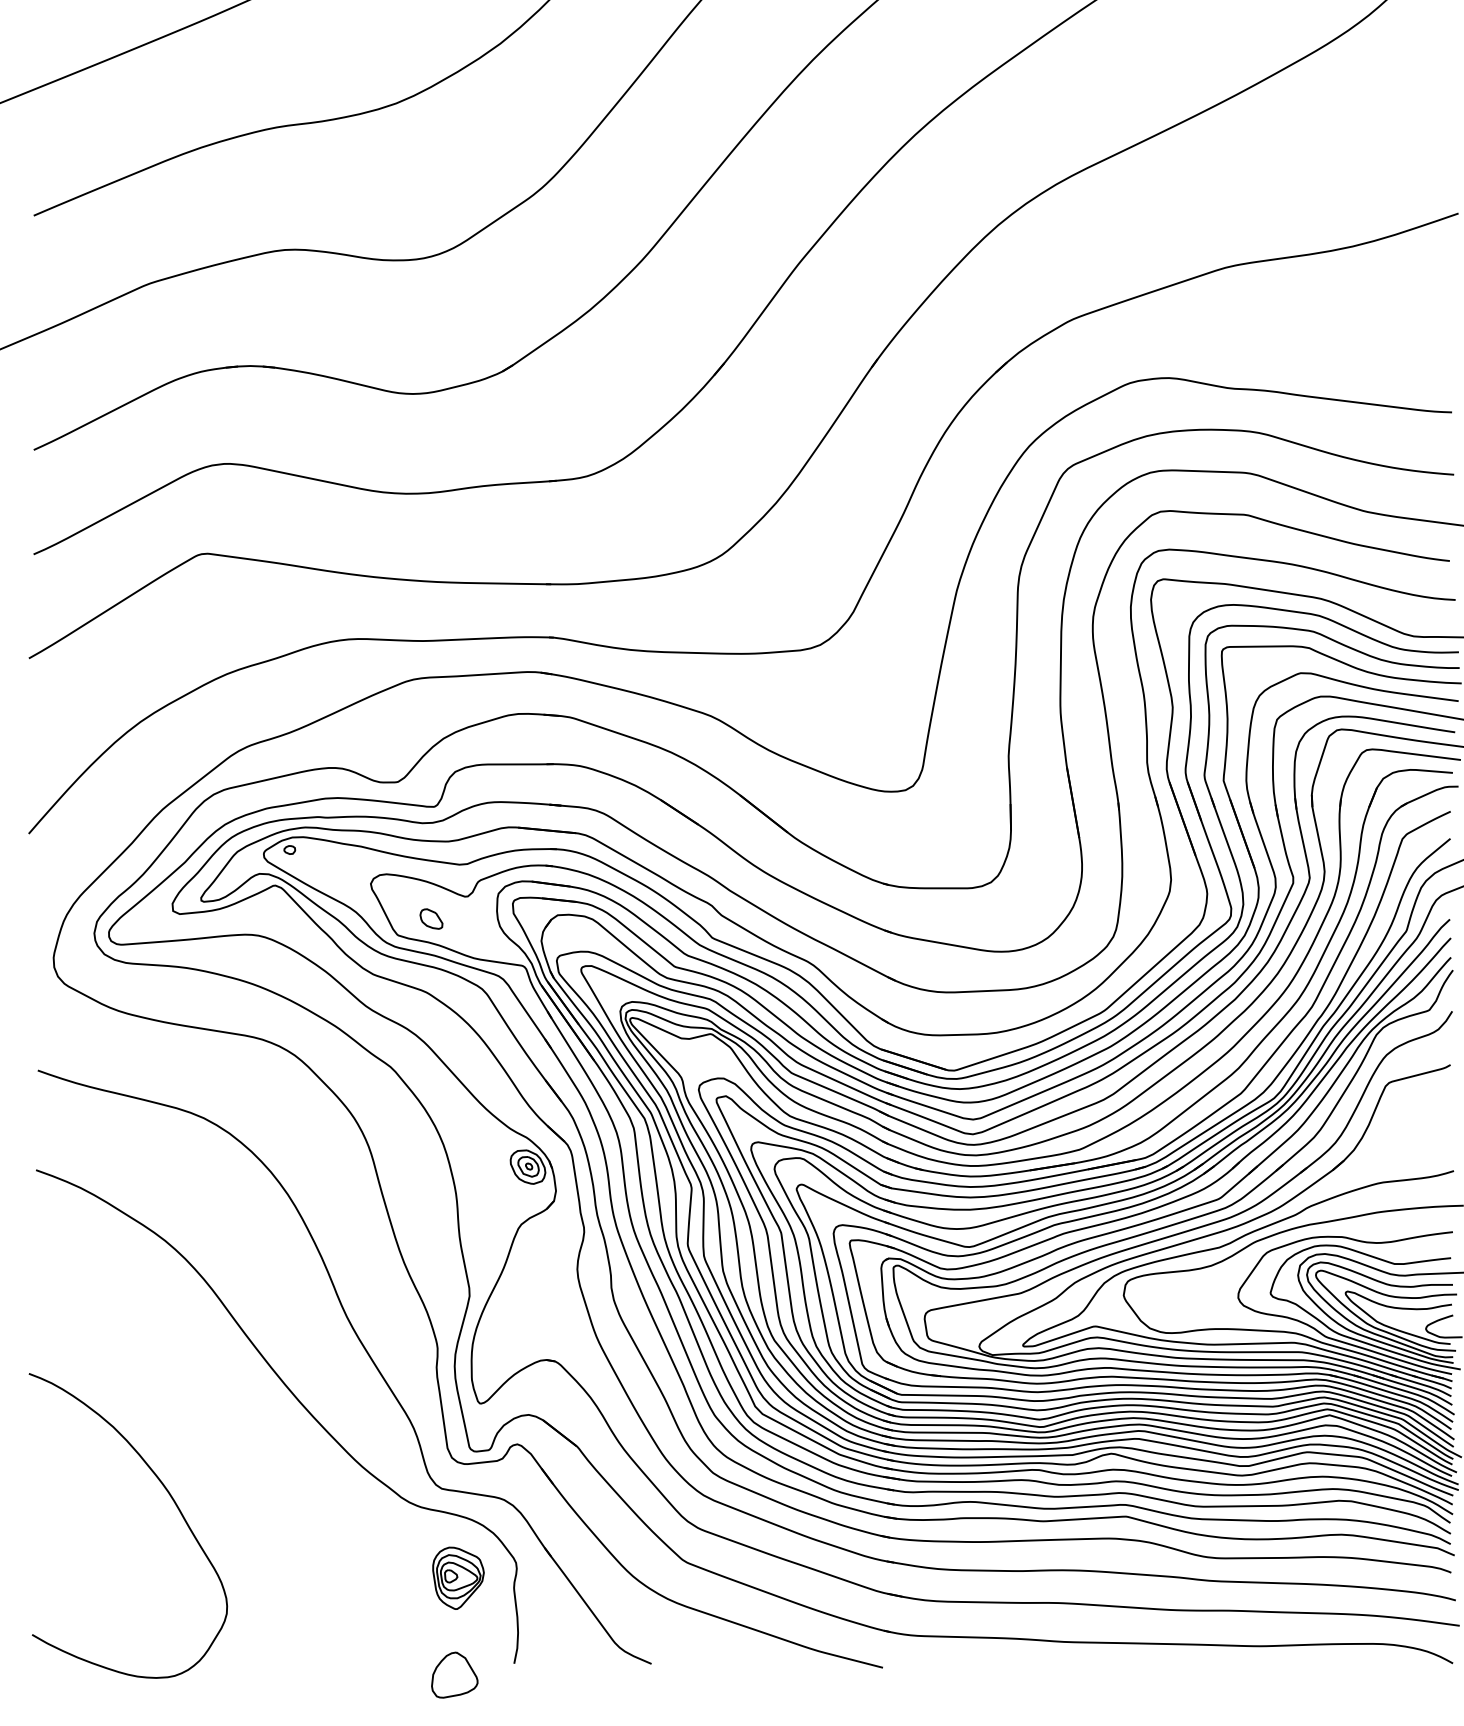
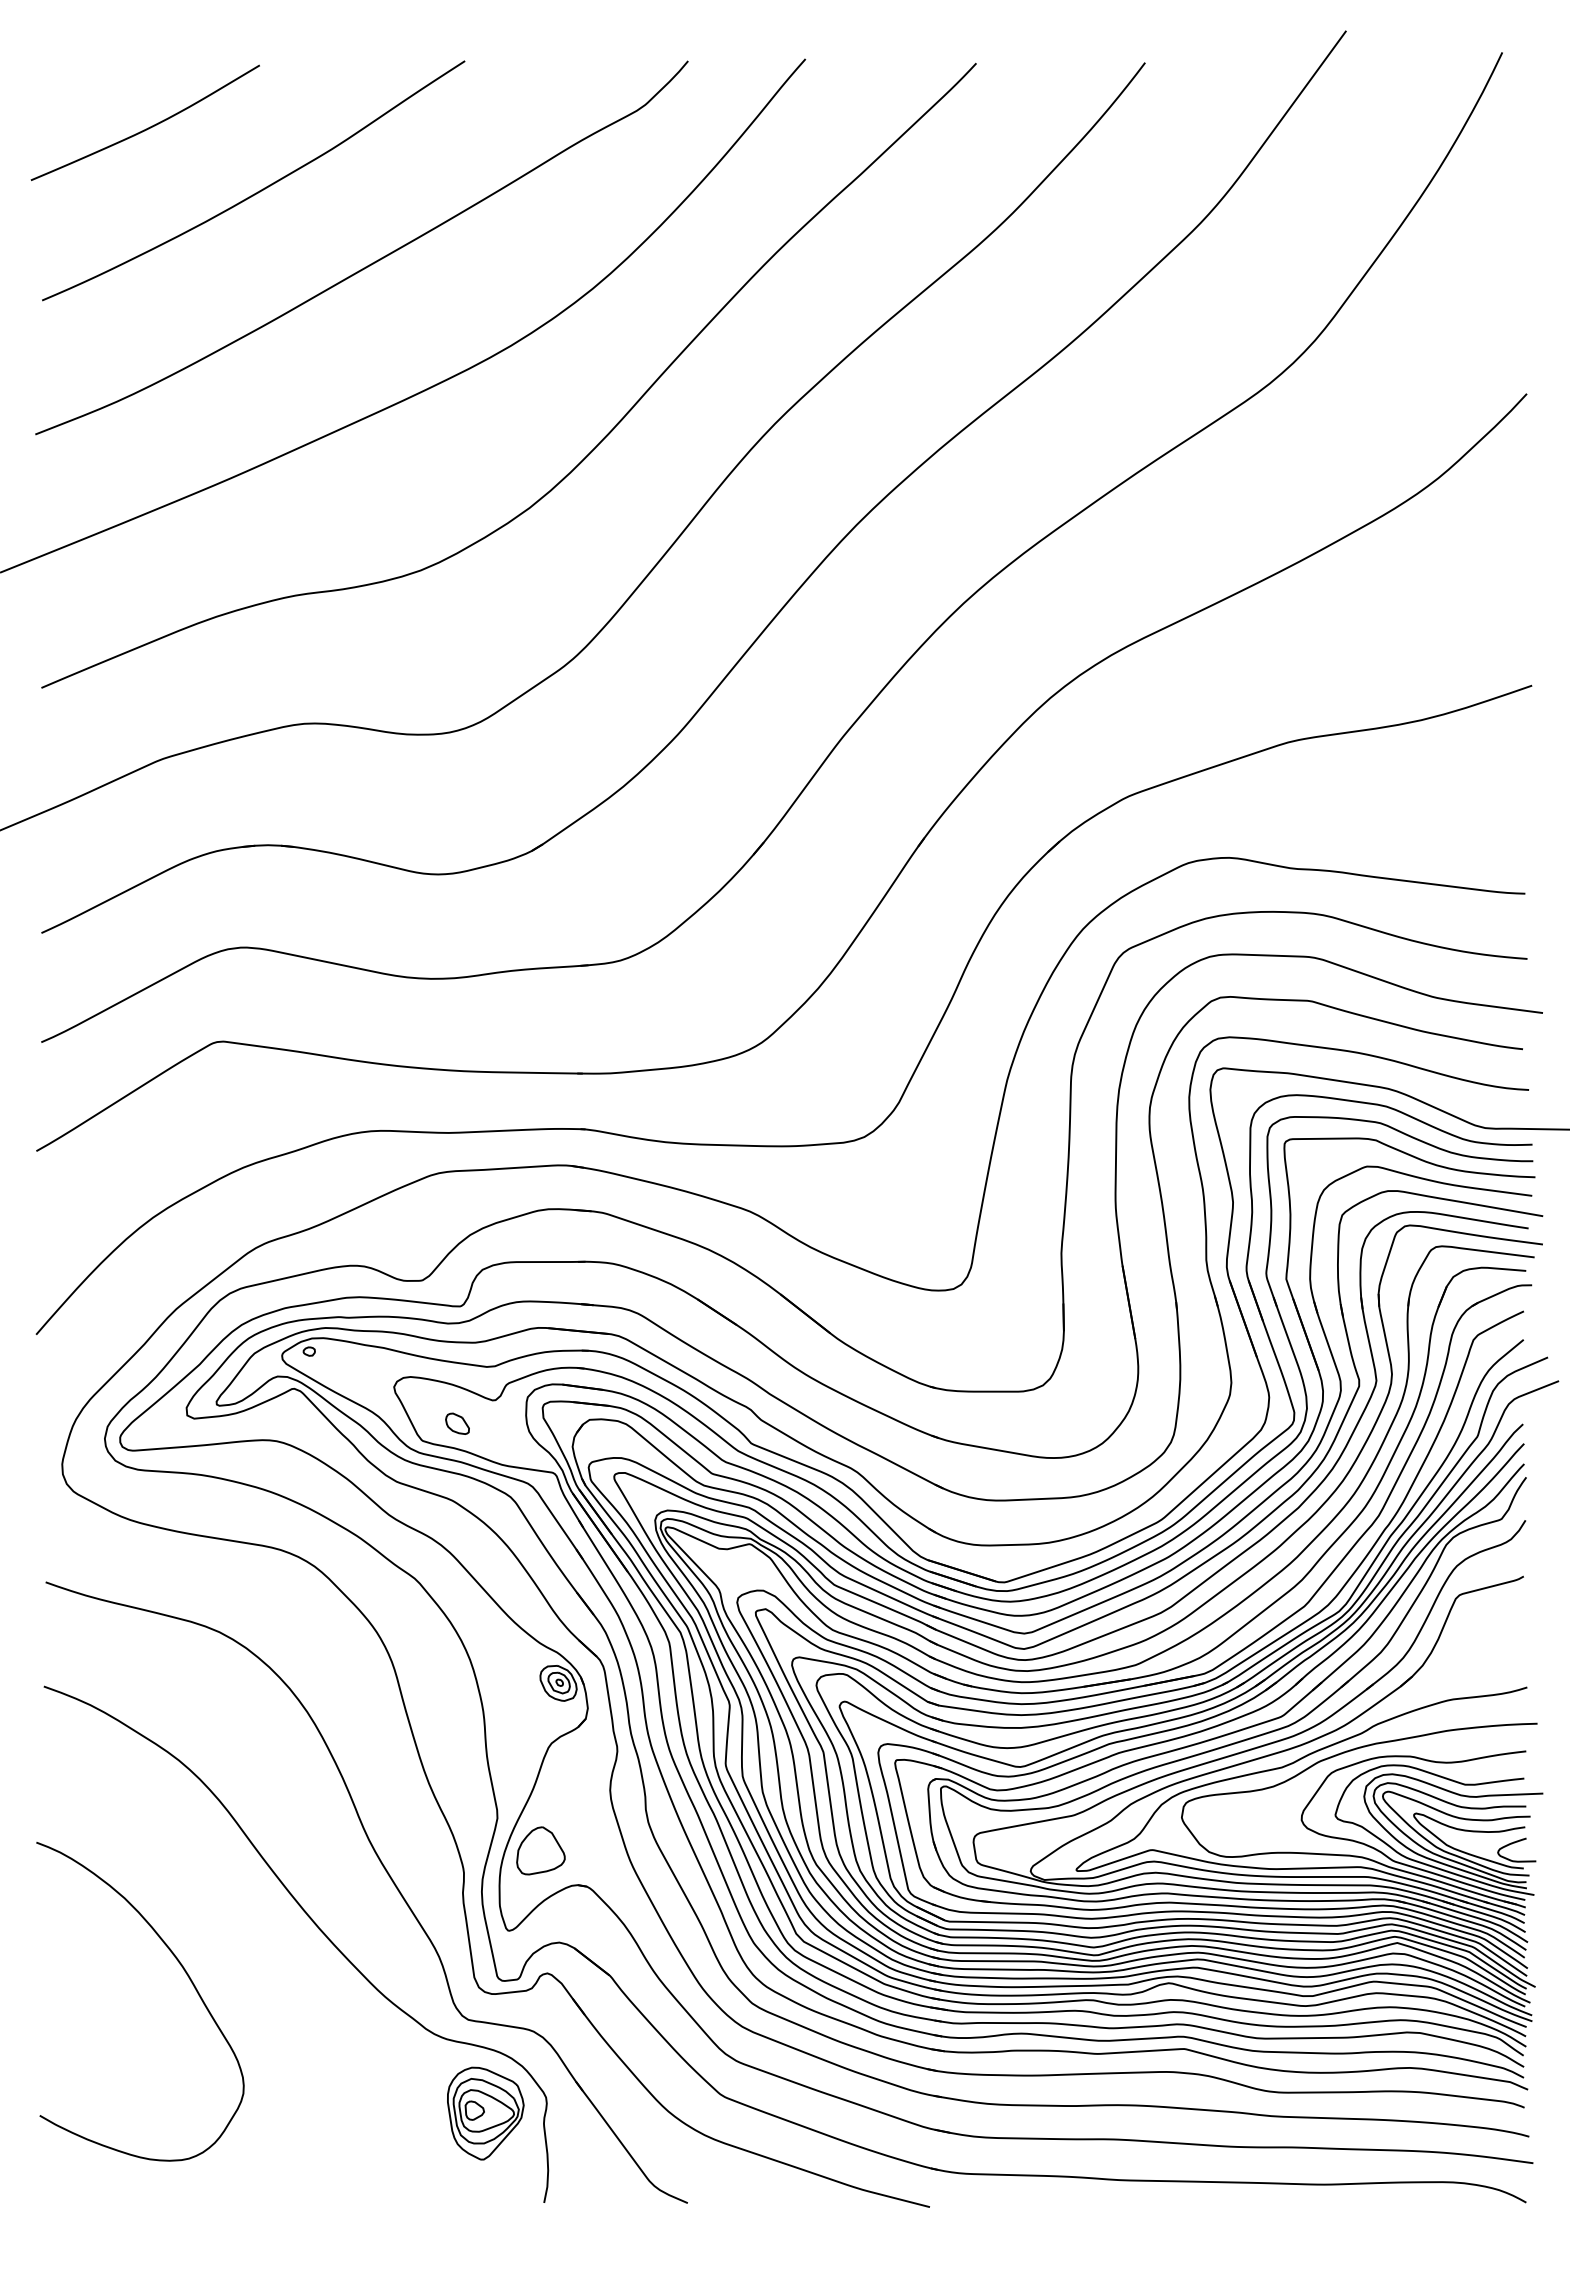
curve: (171, 1498) -> (185, 1973), moved
part: (458, 1578) -> (485, 2113), size x1.43
part: (454, 1674) -> (540, 1850), moved

